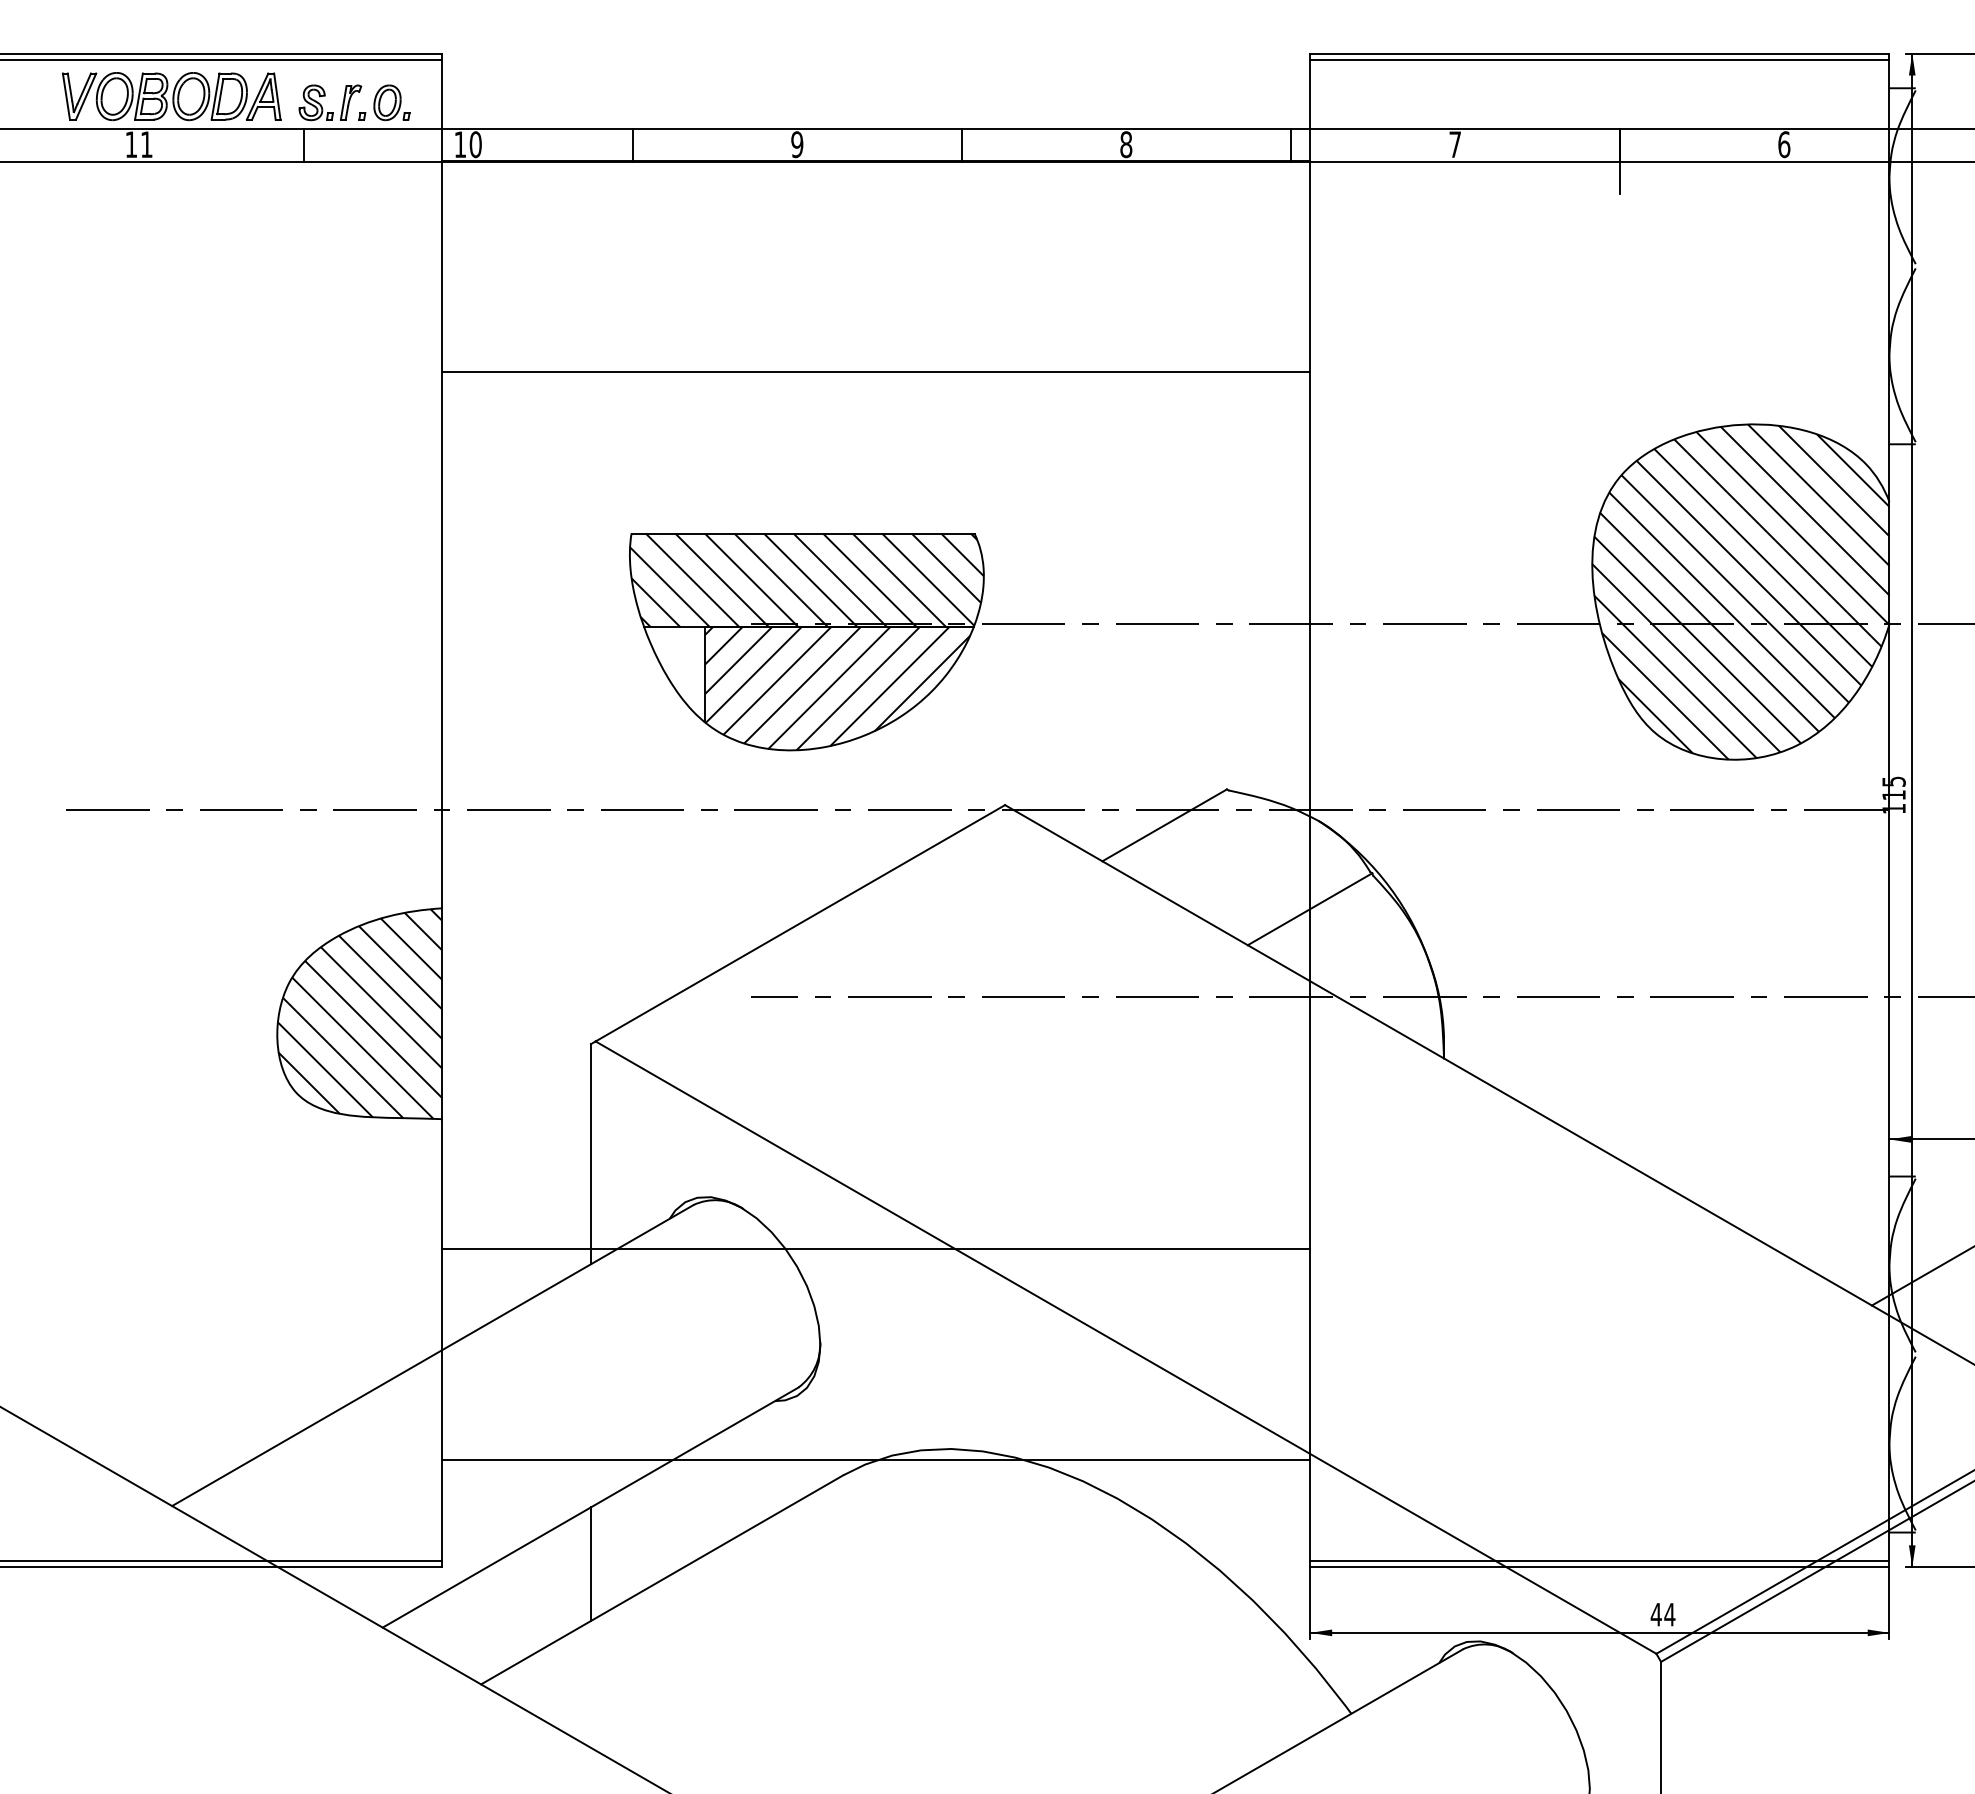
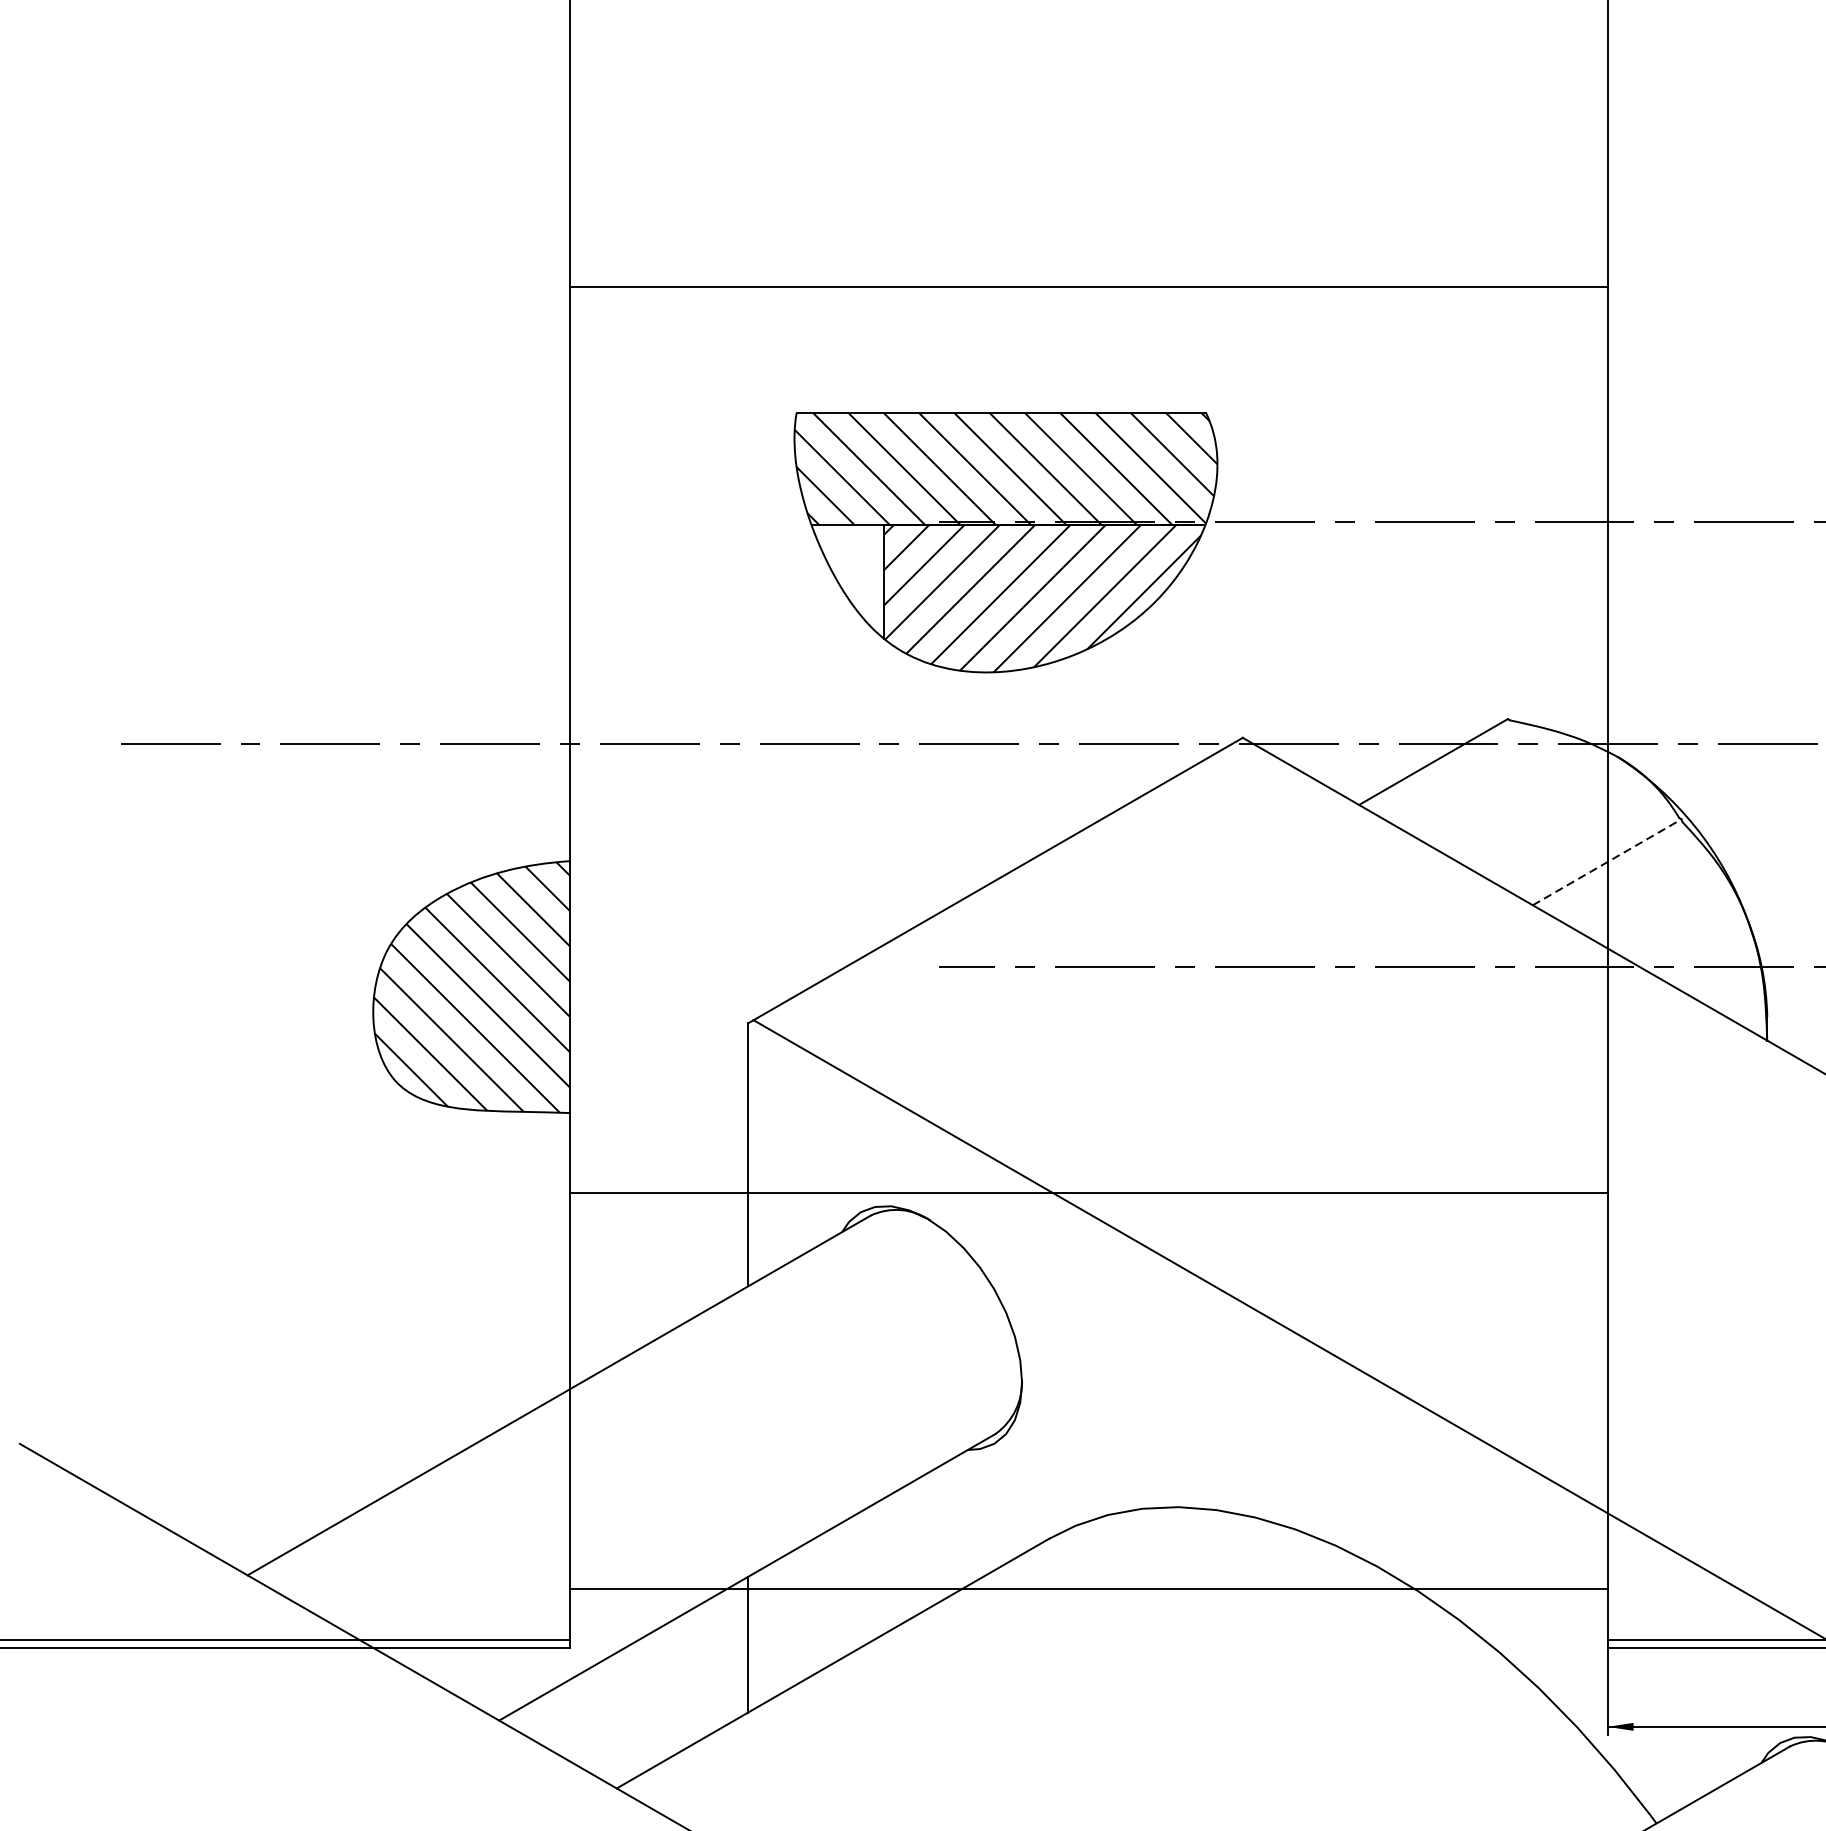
line: (875, 371) -> (1087, 286), moved
line: (1309, 909) -> (1606, 862), solid -> dashed
line: (875, 1249) -> (1087, 1193), moved
line: (875, 1459) -> (1087, 1589), moved

